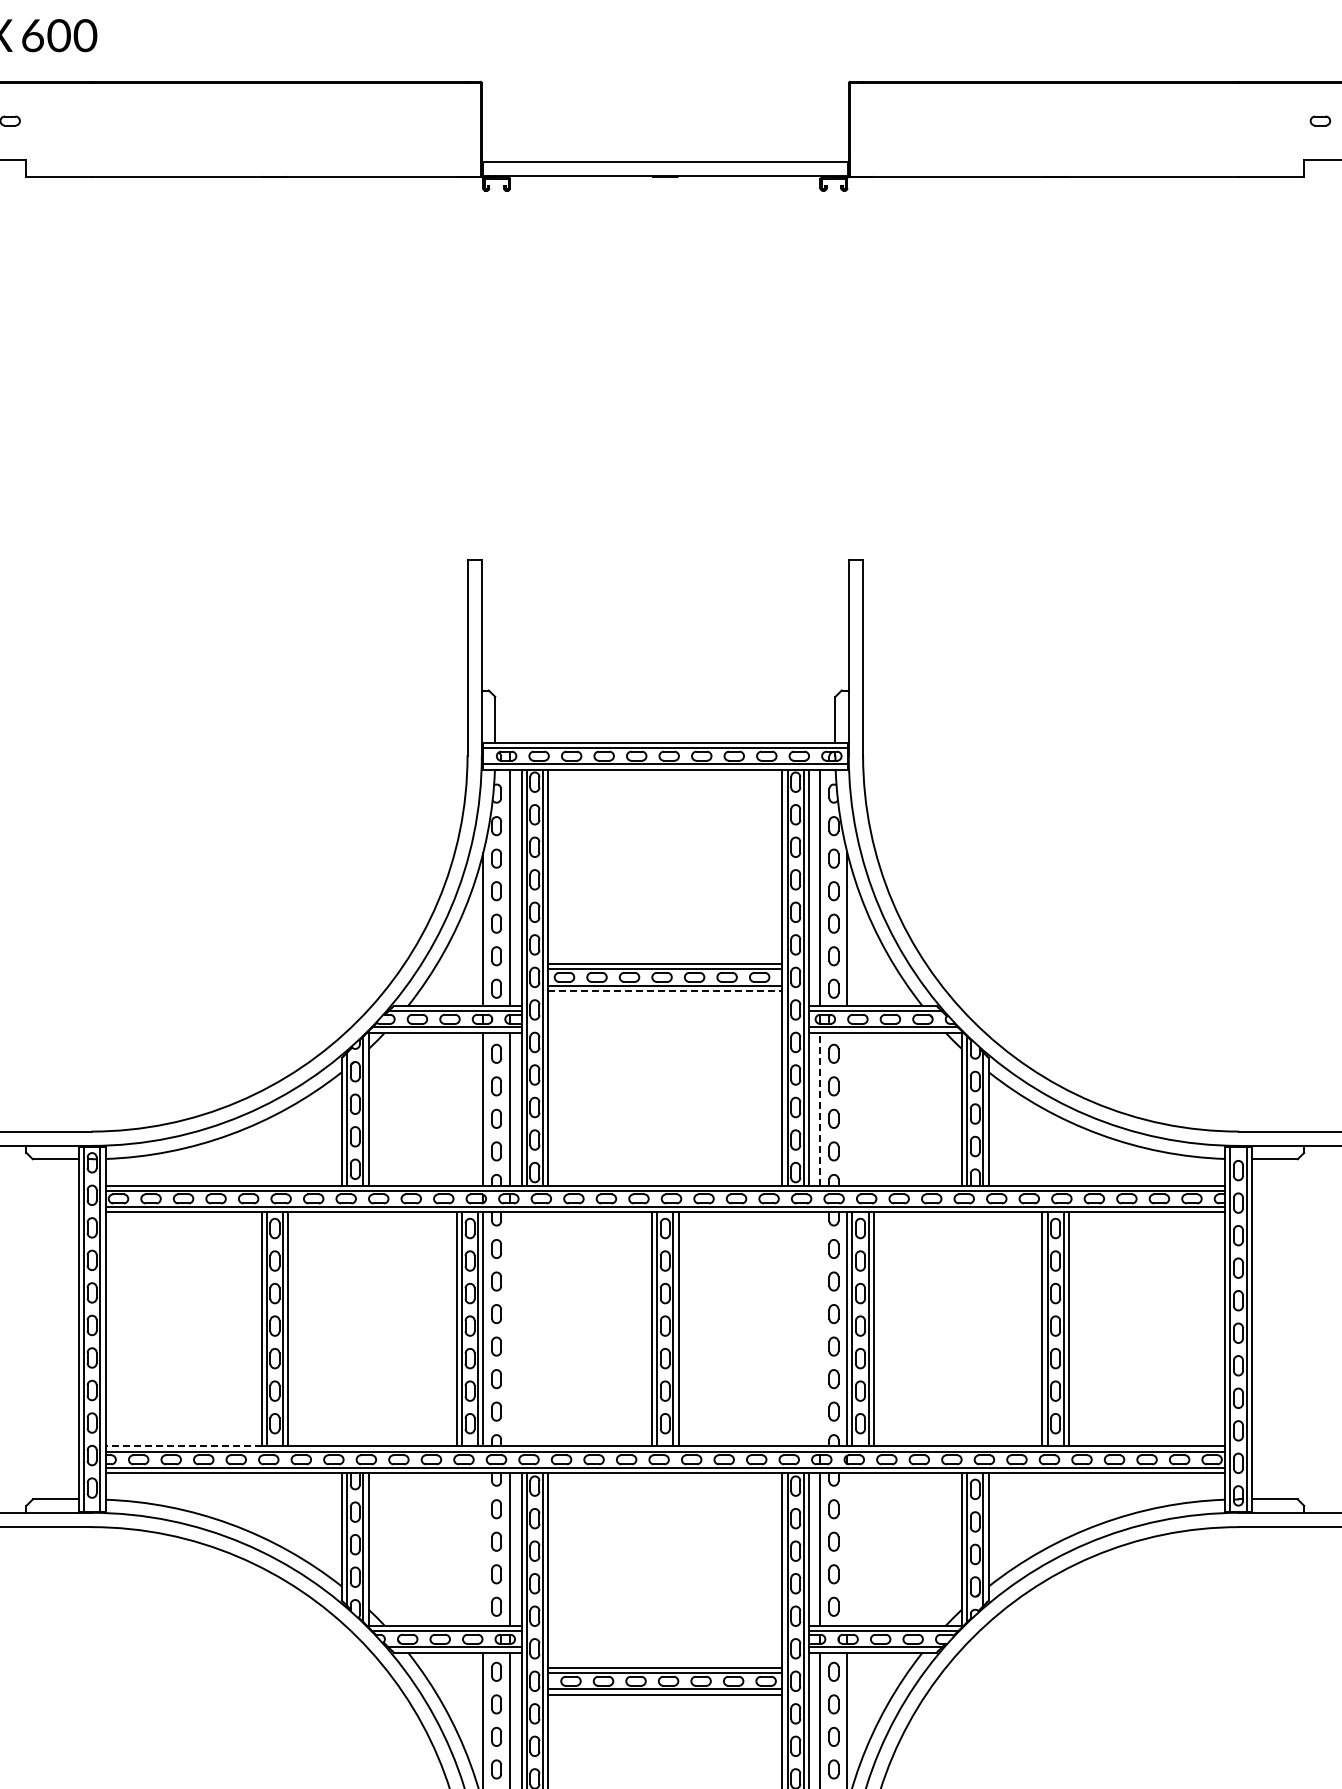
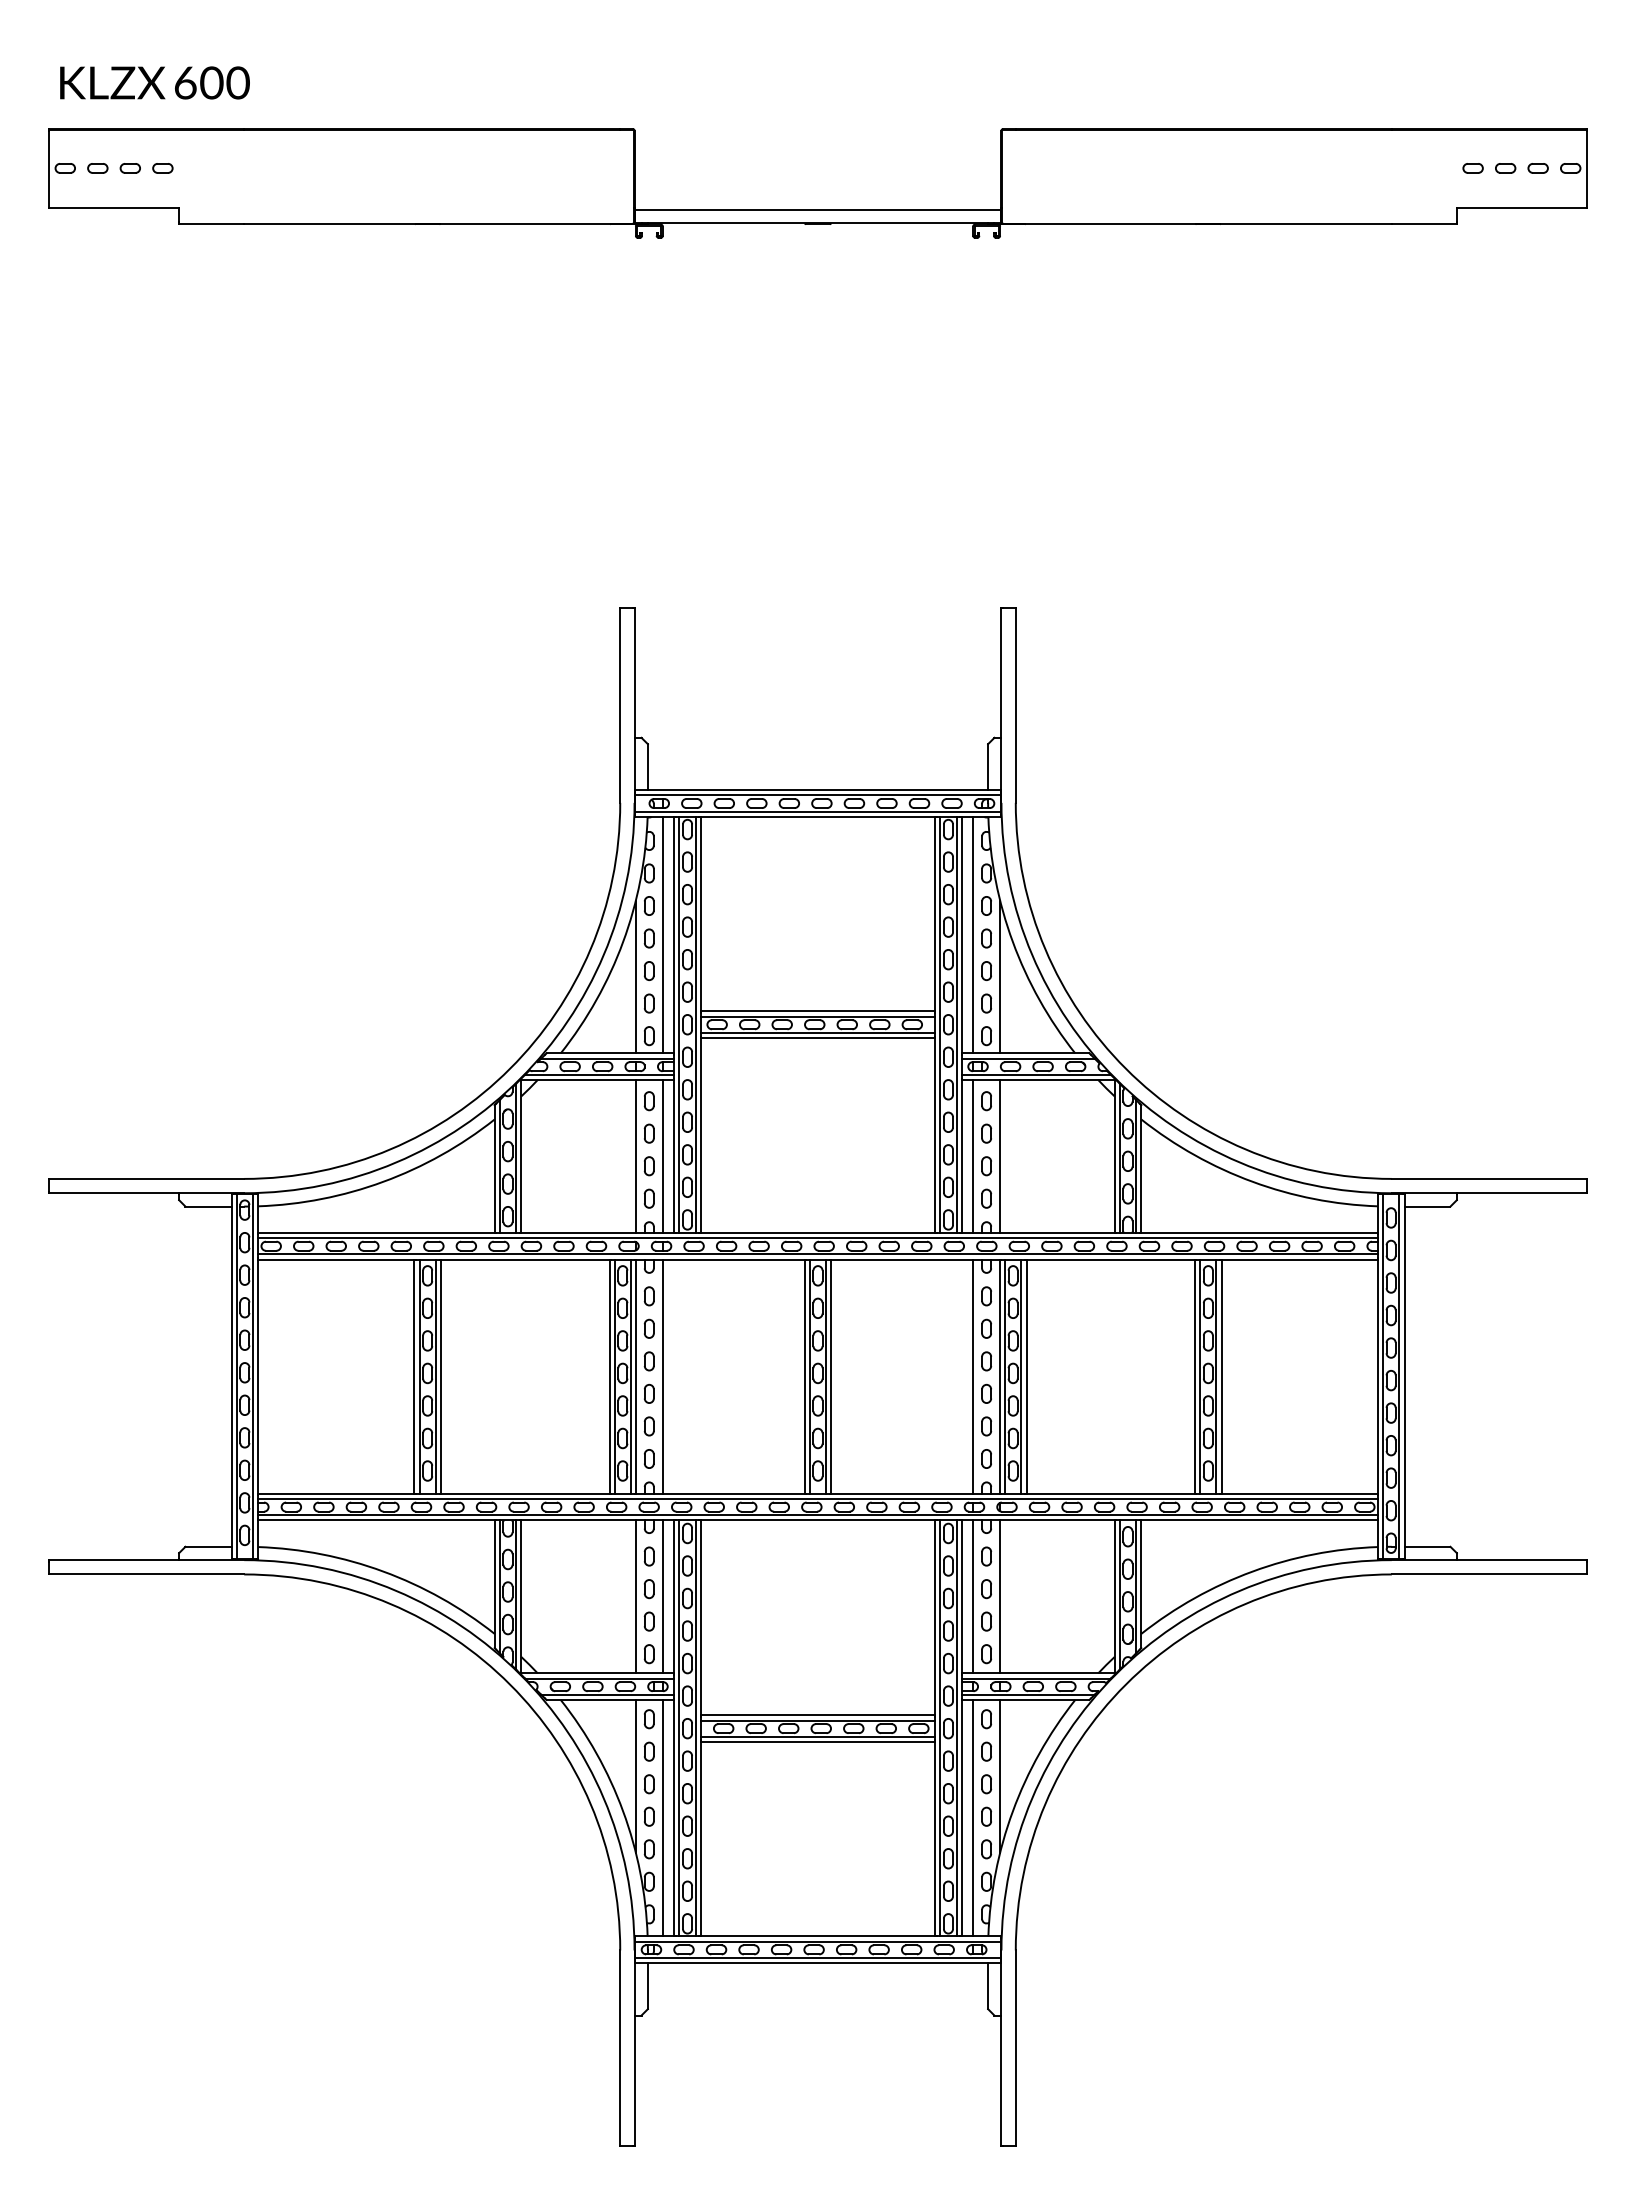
line: (665, 991) -> (818, 1038), dashed -> solid
line: (820, 1108) -> (973, 1155), dashed -> solid
line: (847, 1109) -> (1000, 1156), added
line: (509, 1329) -> (662, 1376), added
line: (820, 1329) -> (973, 1376), added
line: (182, 1446) -> (335, 1493), dashed -> solid
line: (482, 1549) -> (635, 1596), added
line: (847, 1549) -> (1000, 1596), added

